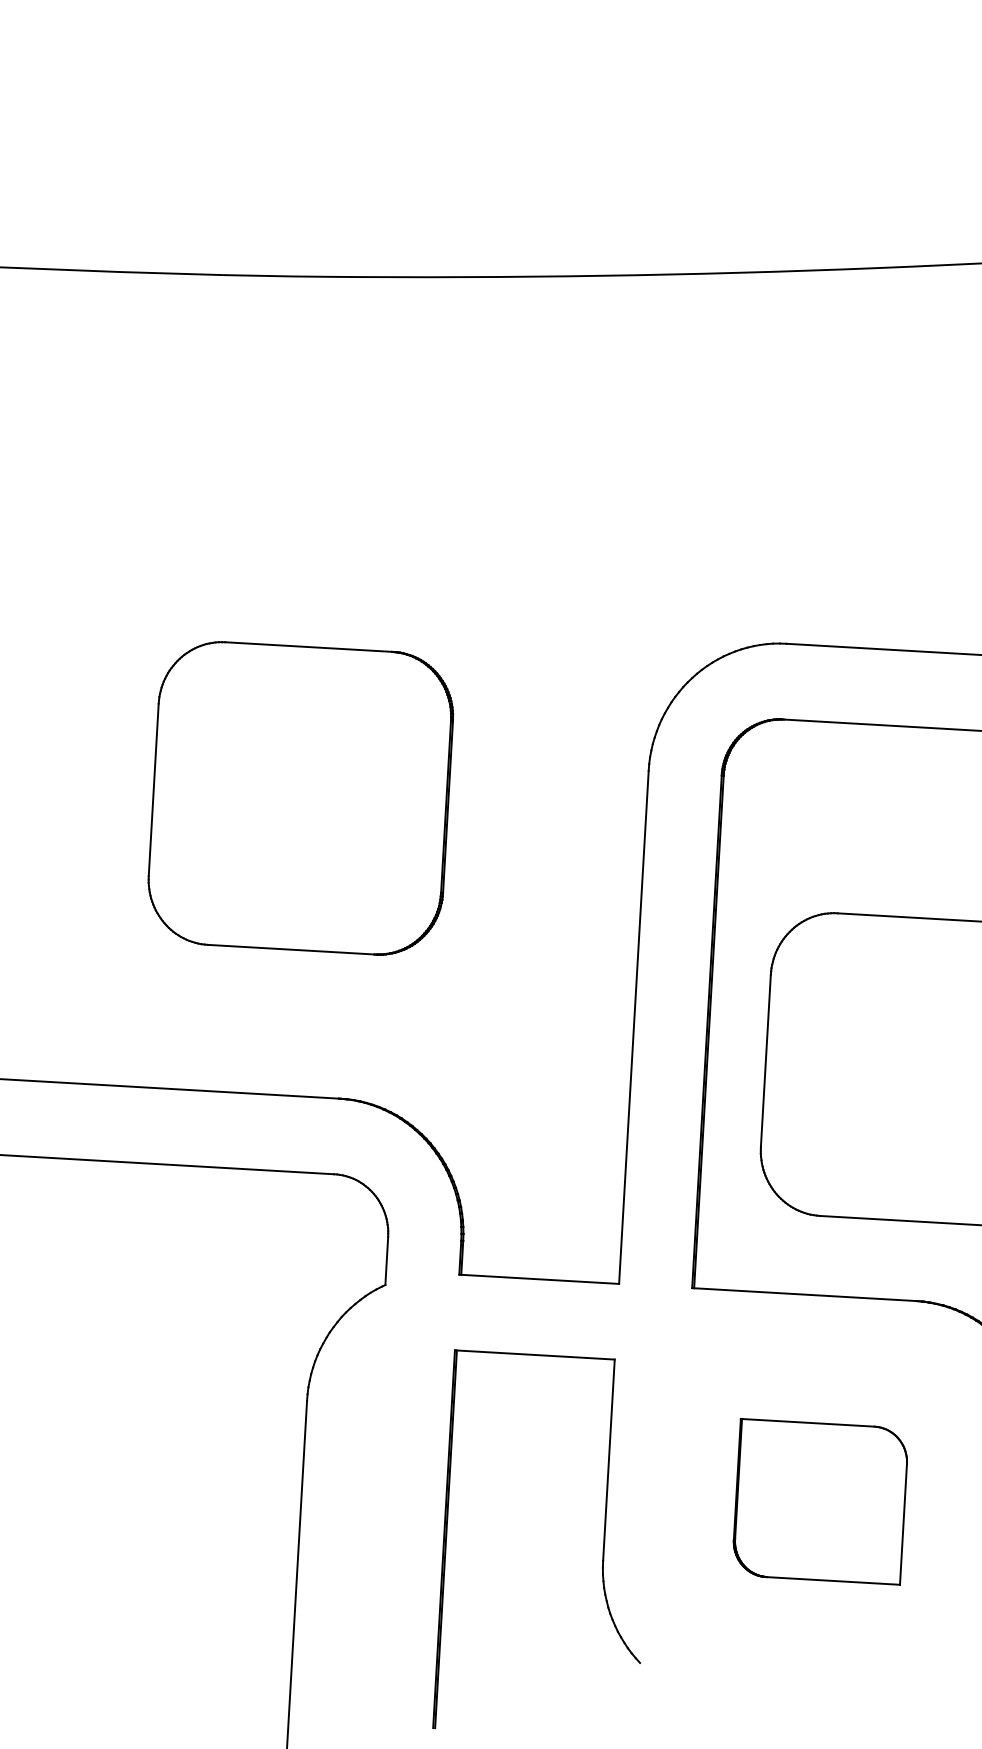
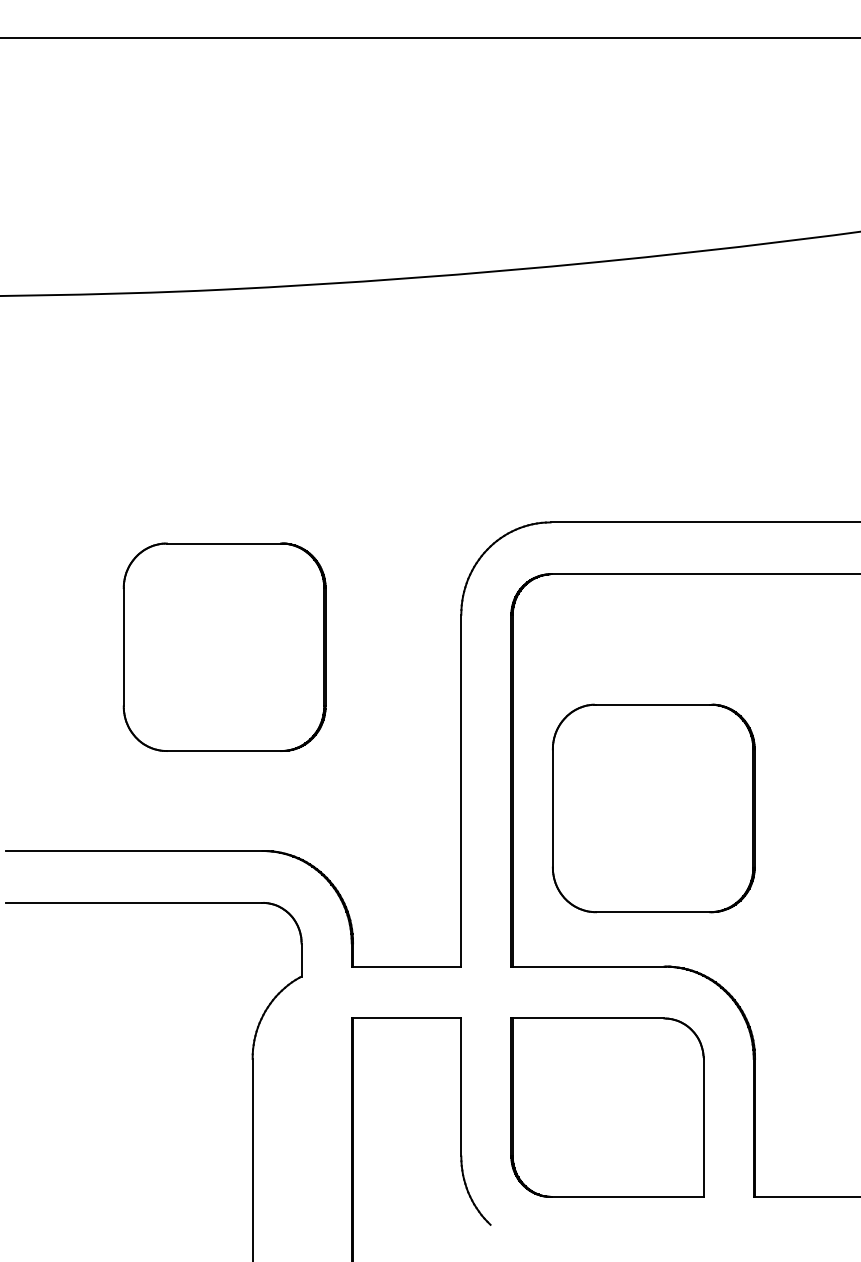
part: (820, 1501) -> (607, 1107), size x1.67

